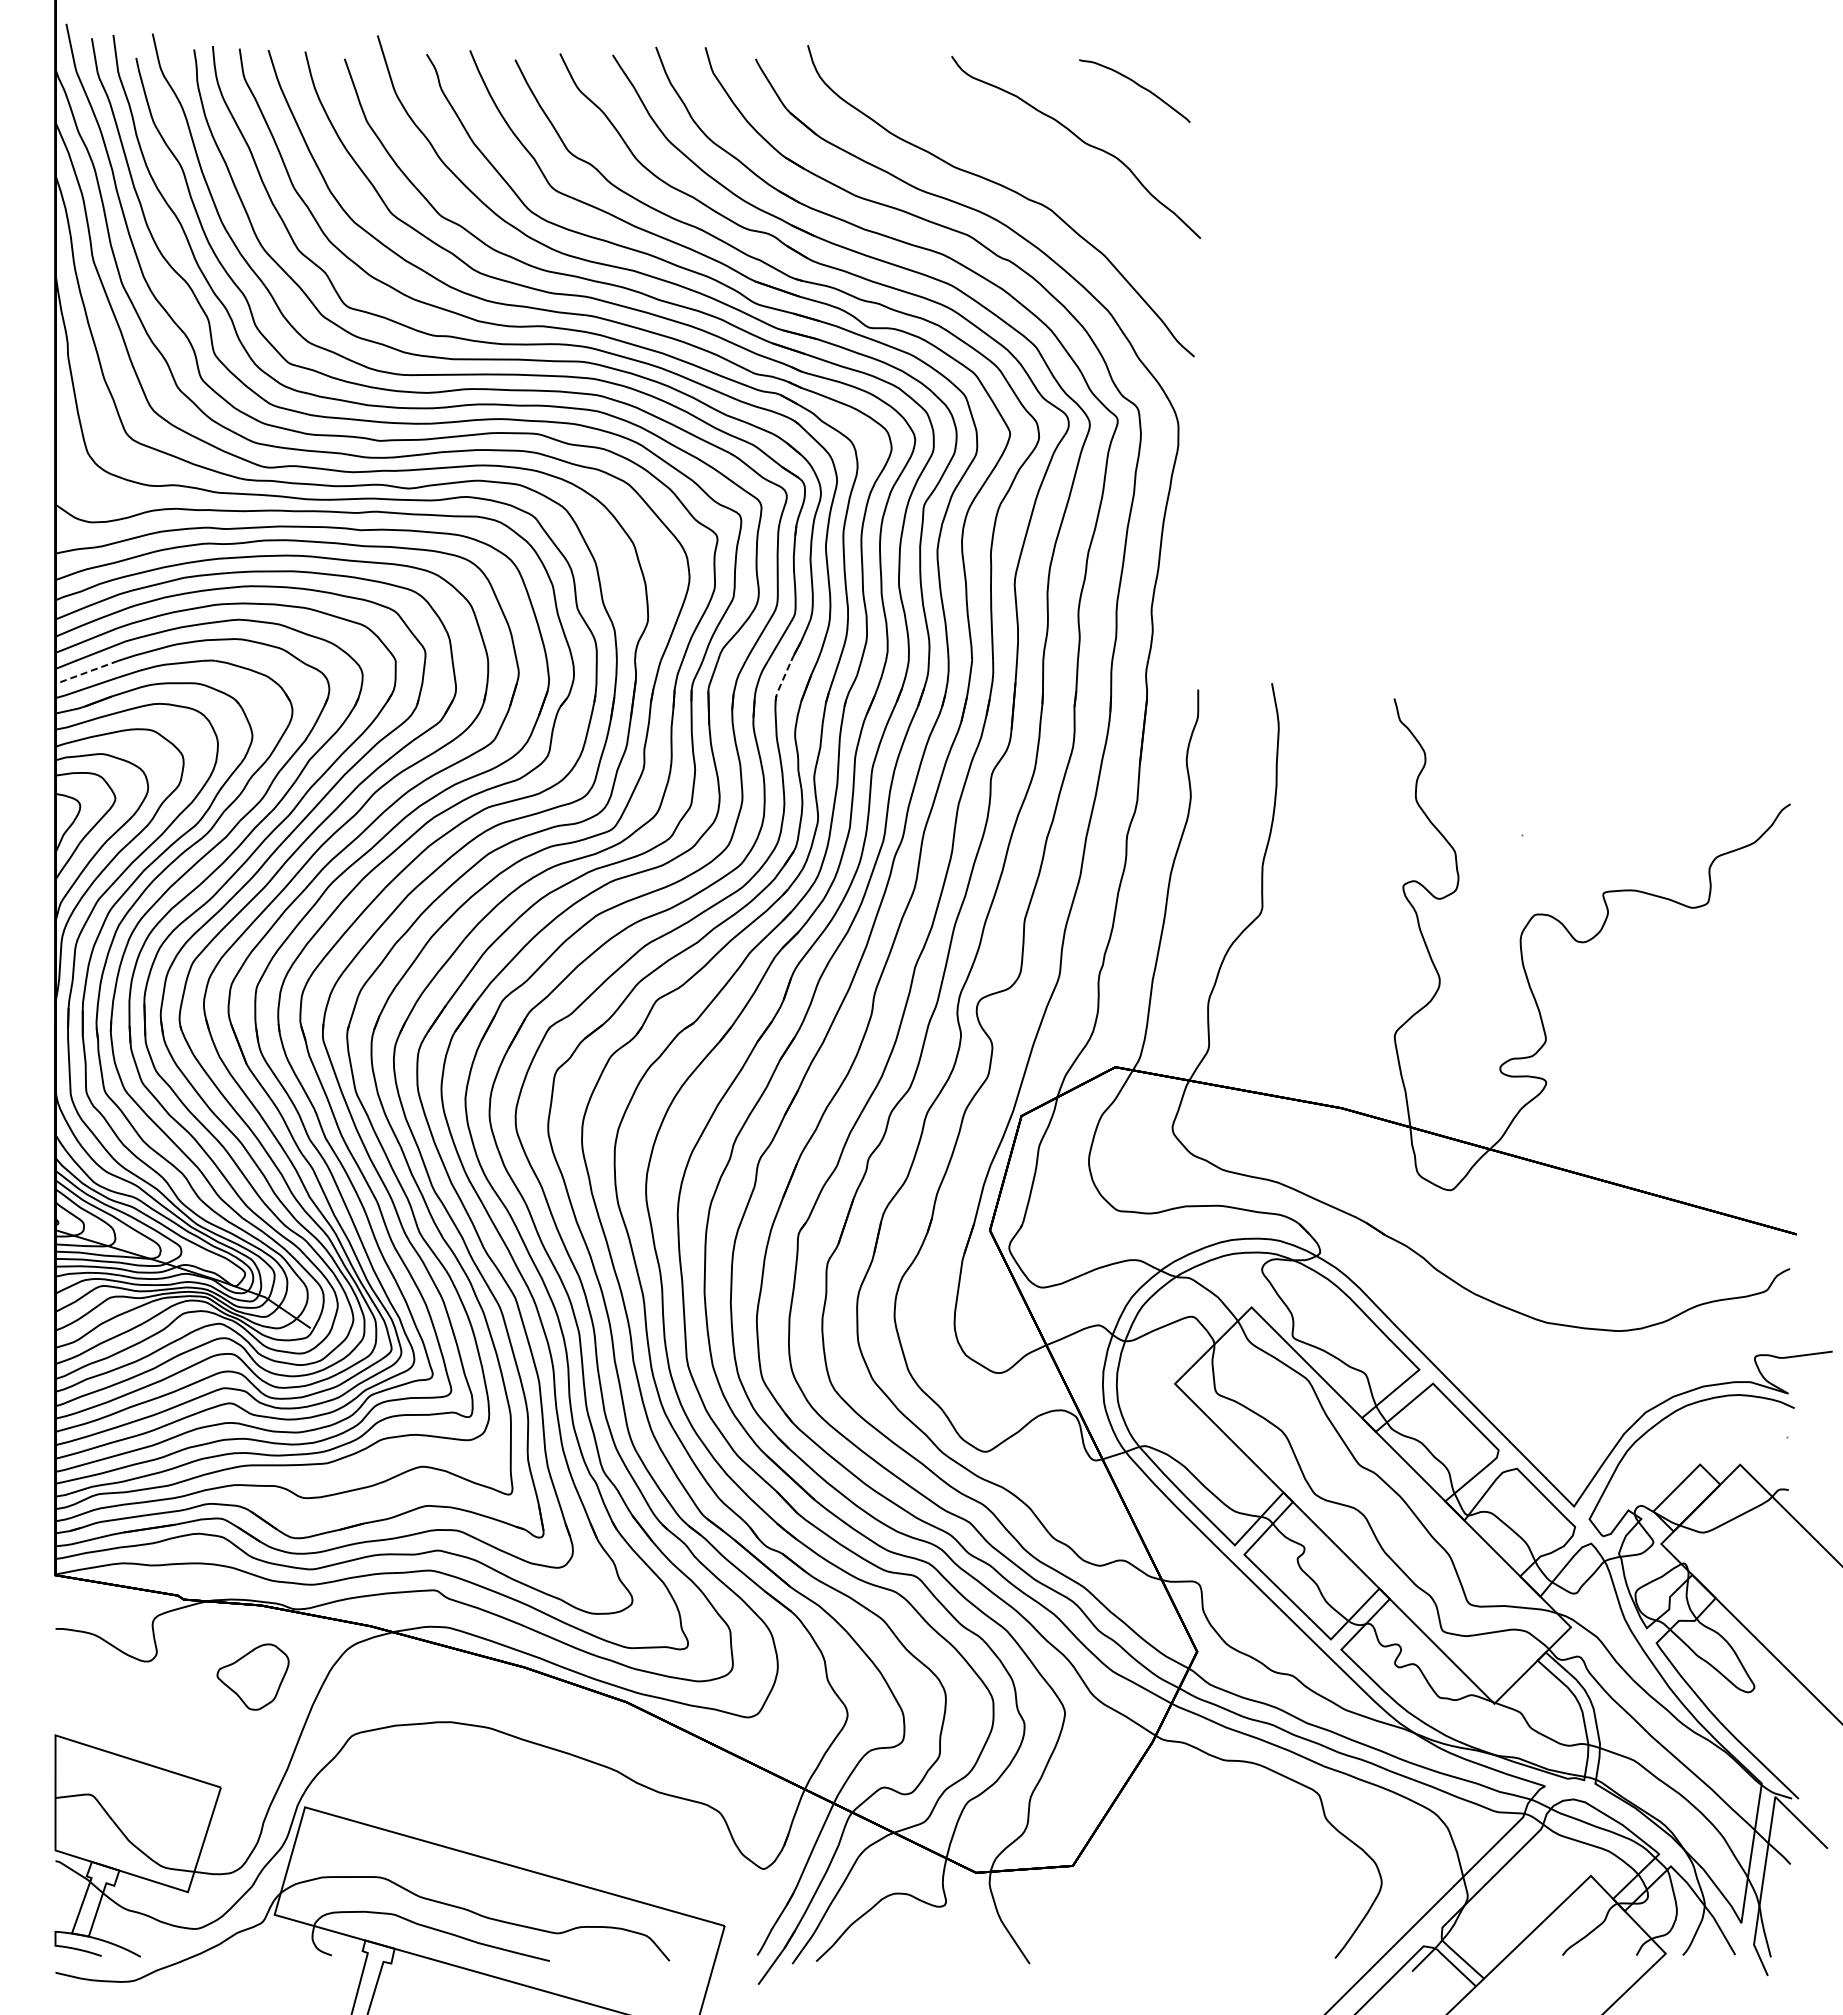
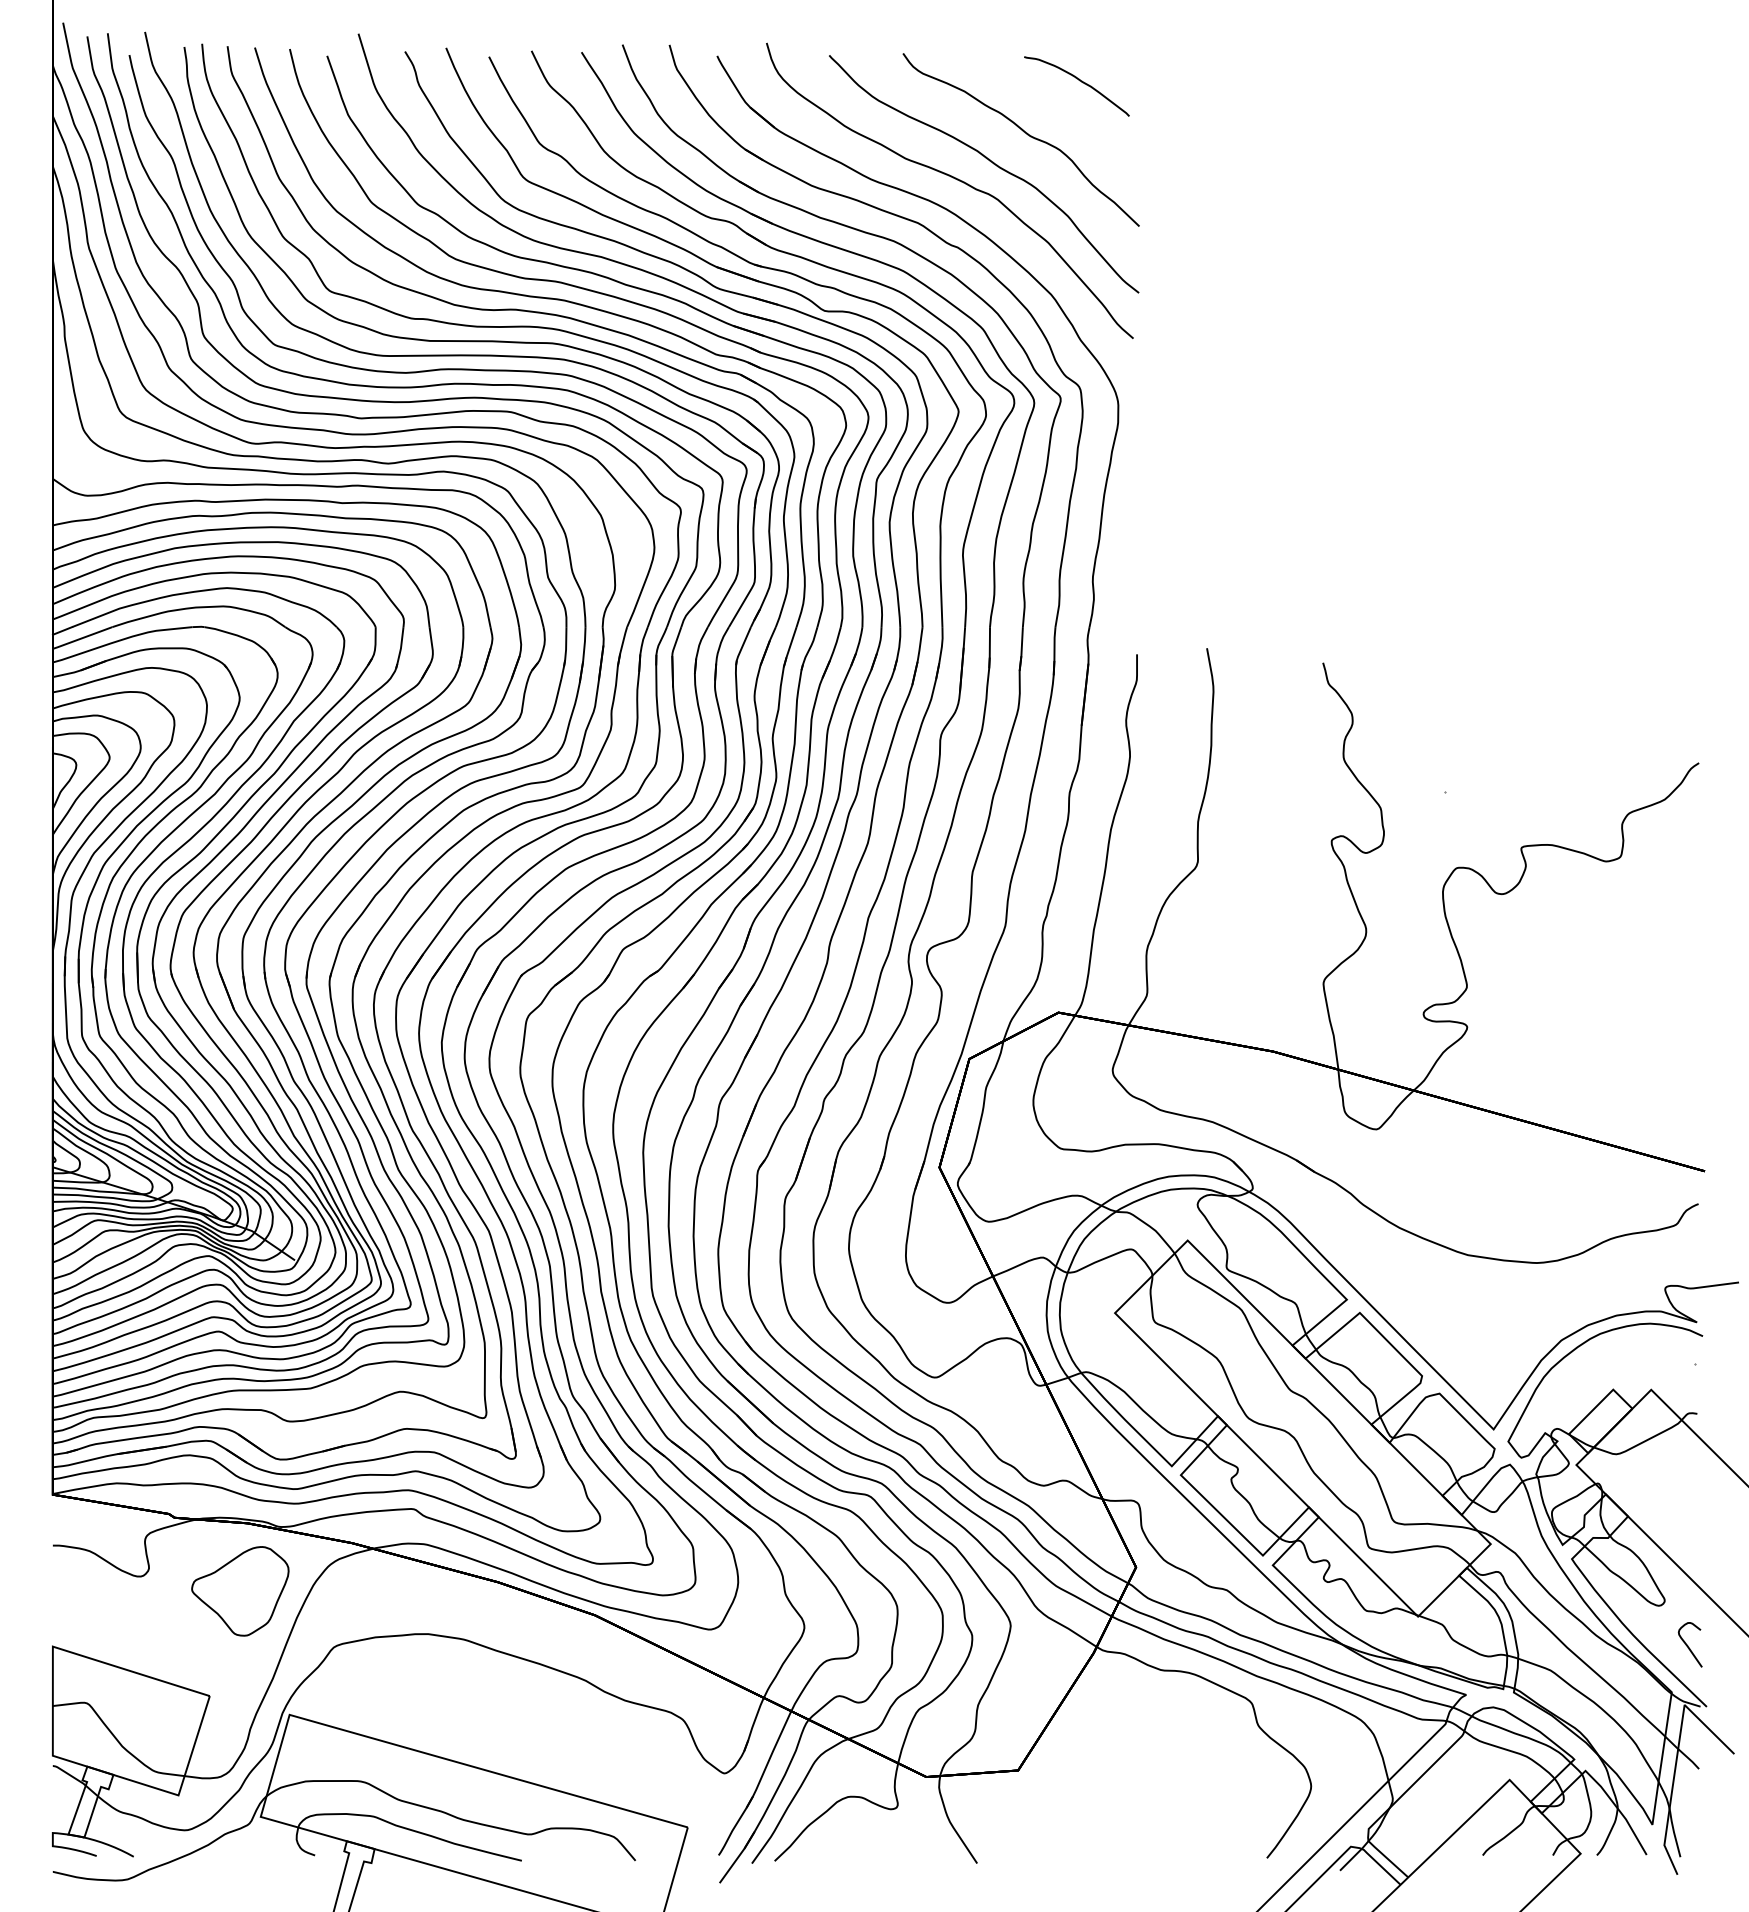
curve: (1044, 171) -> (991, 162), added
line: (85, 672) -> (81, 638), dashed -> solid
line: (781, 682) -> (741, 647), dashed -> solid
part: (252, 1676) -> (239, 1590), size x1.43
curve: (1779, 1734) -> (1688, 1645), added

